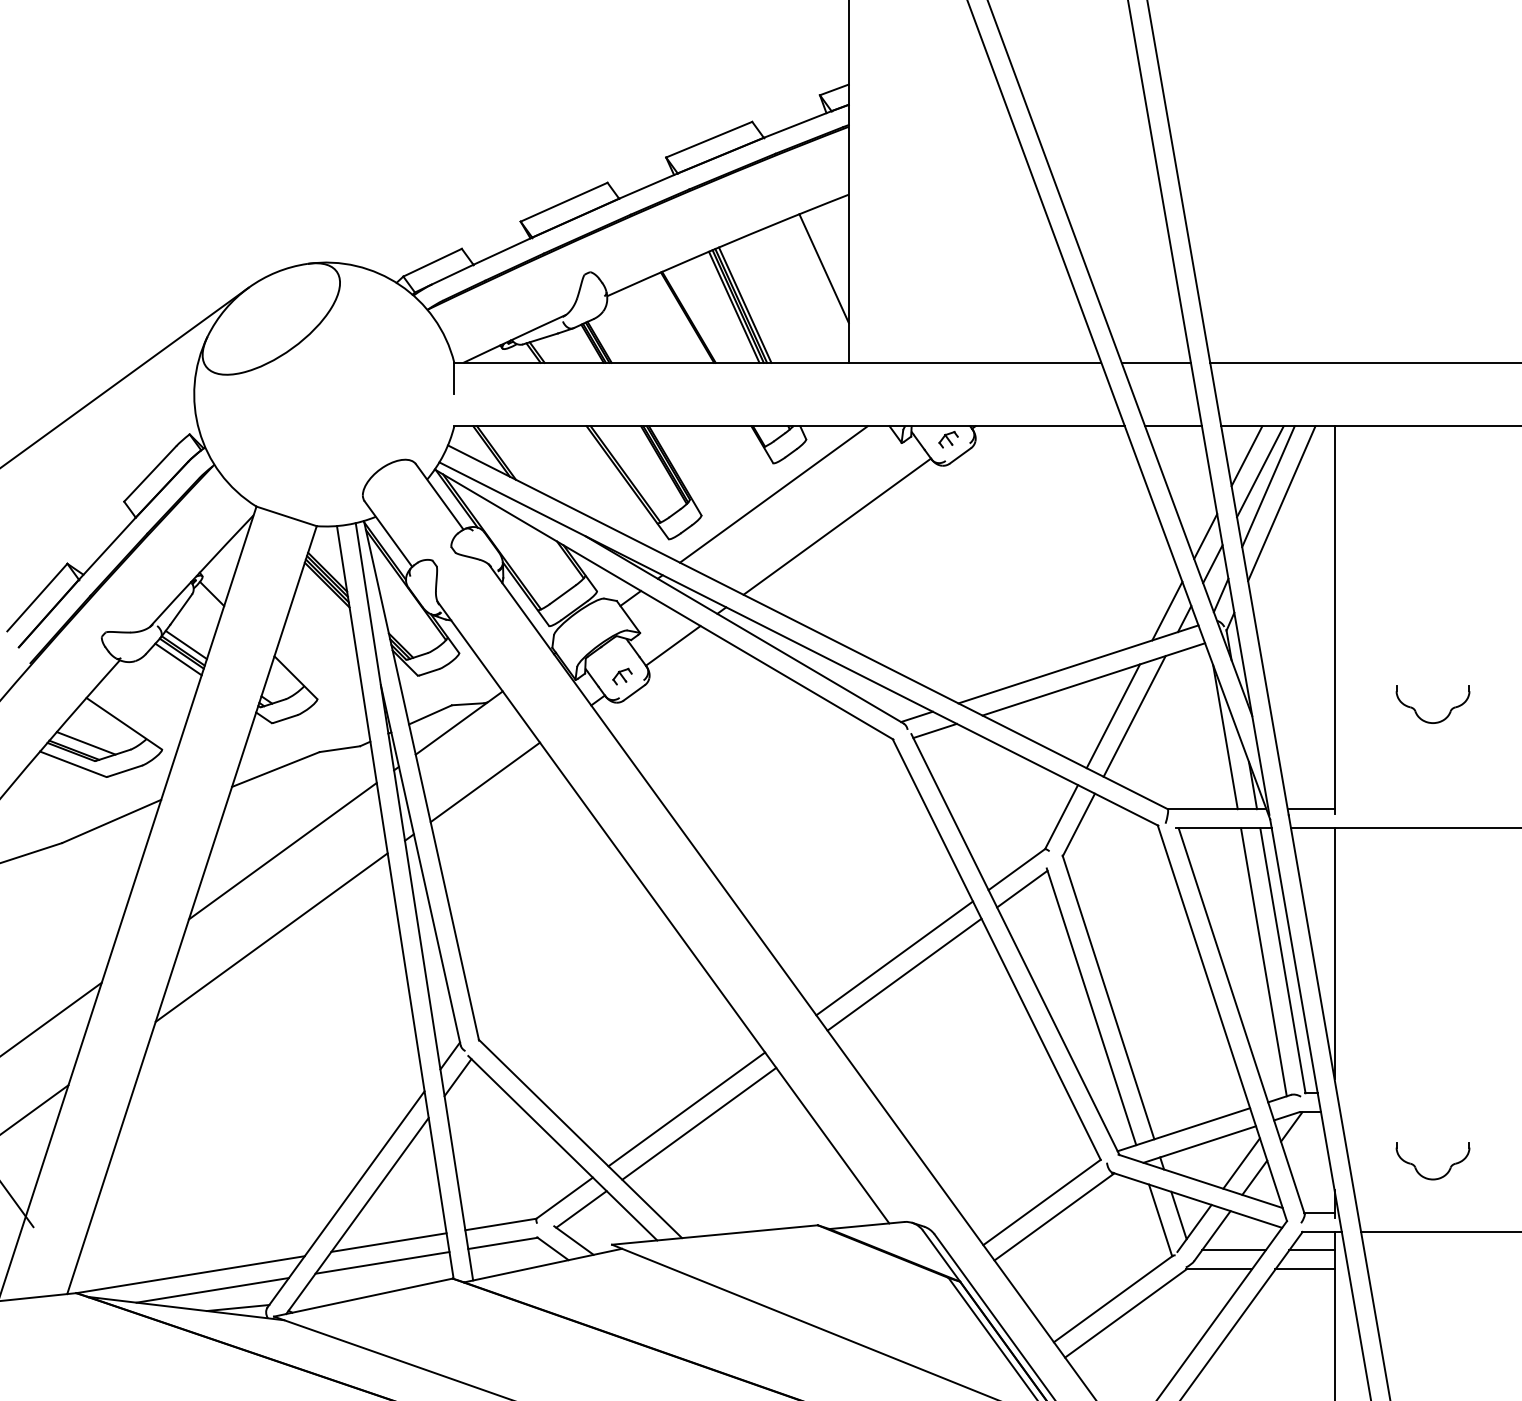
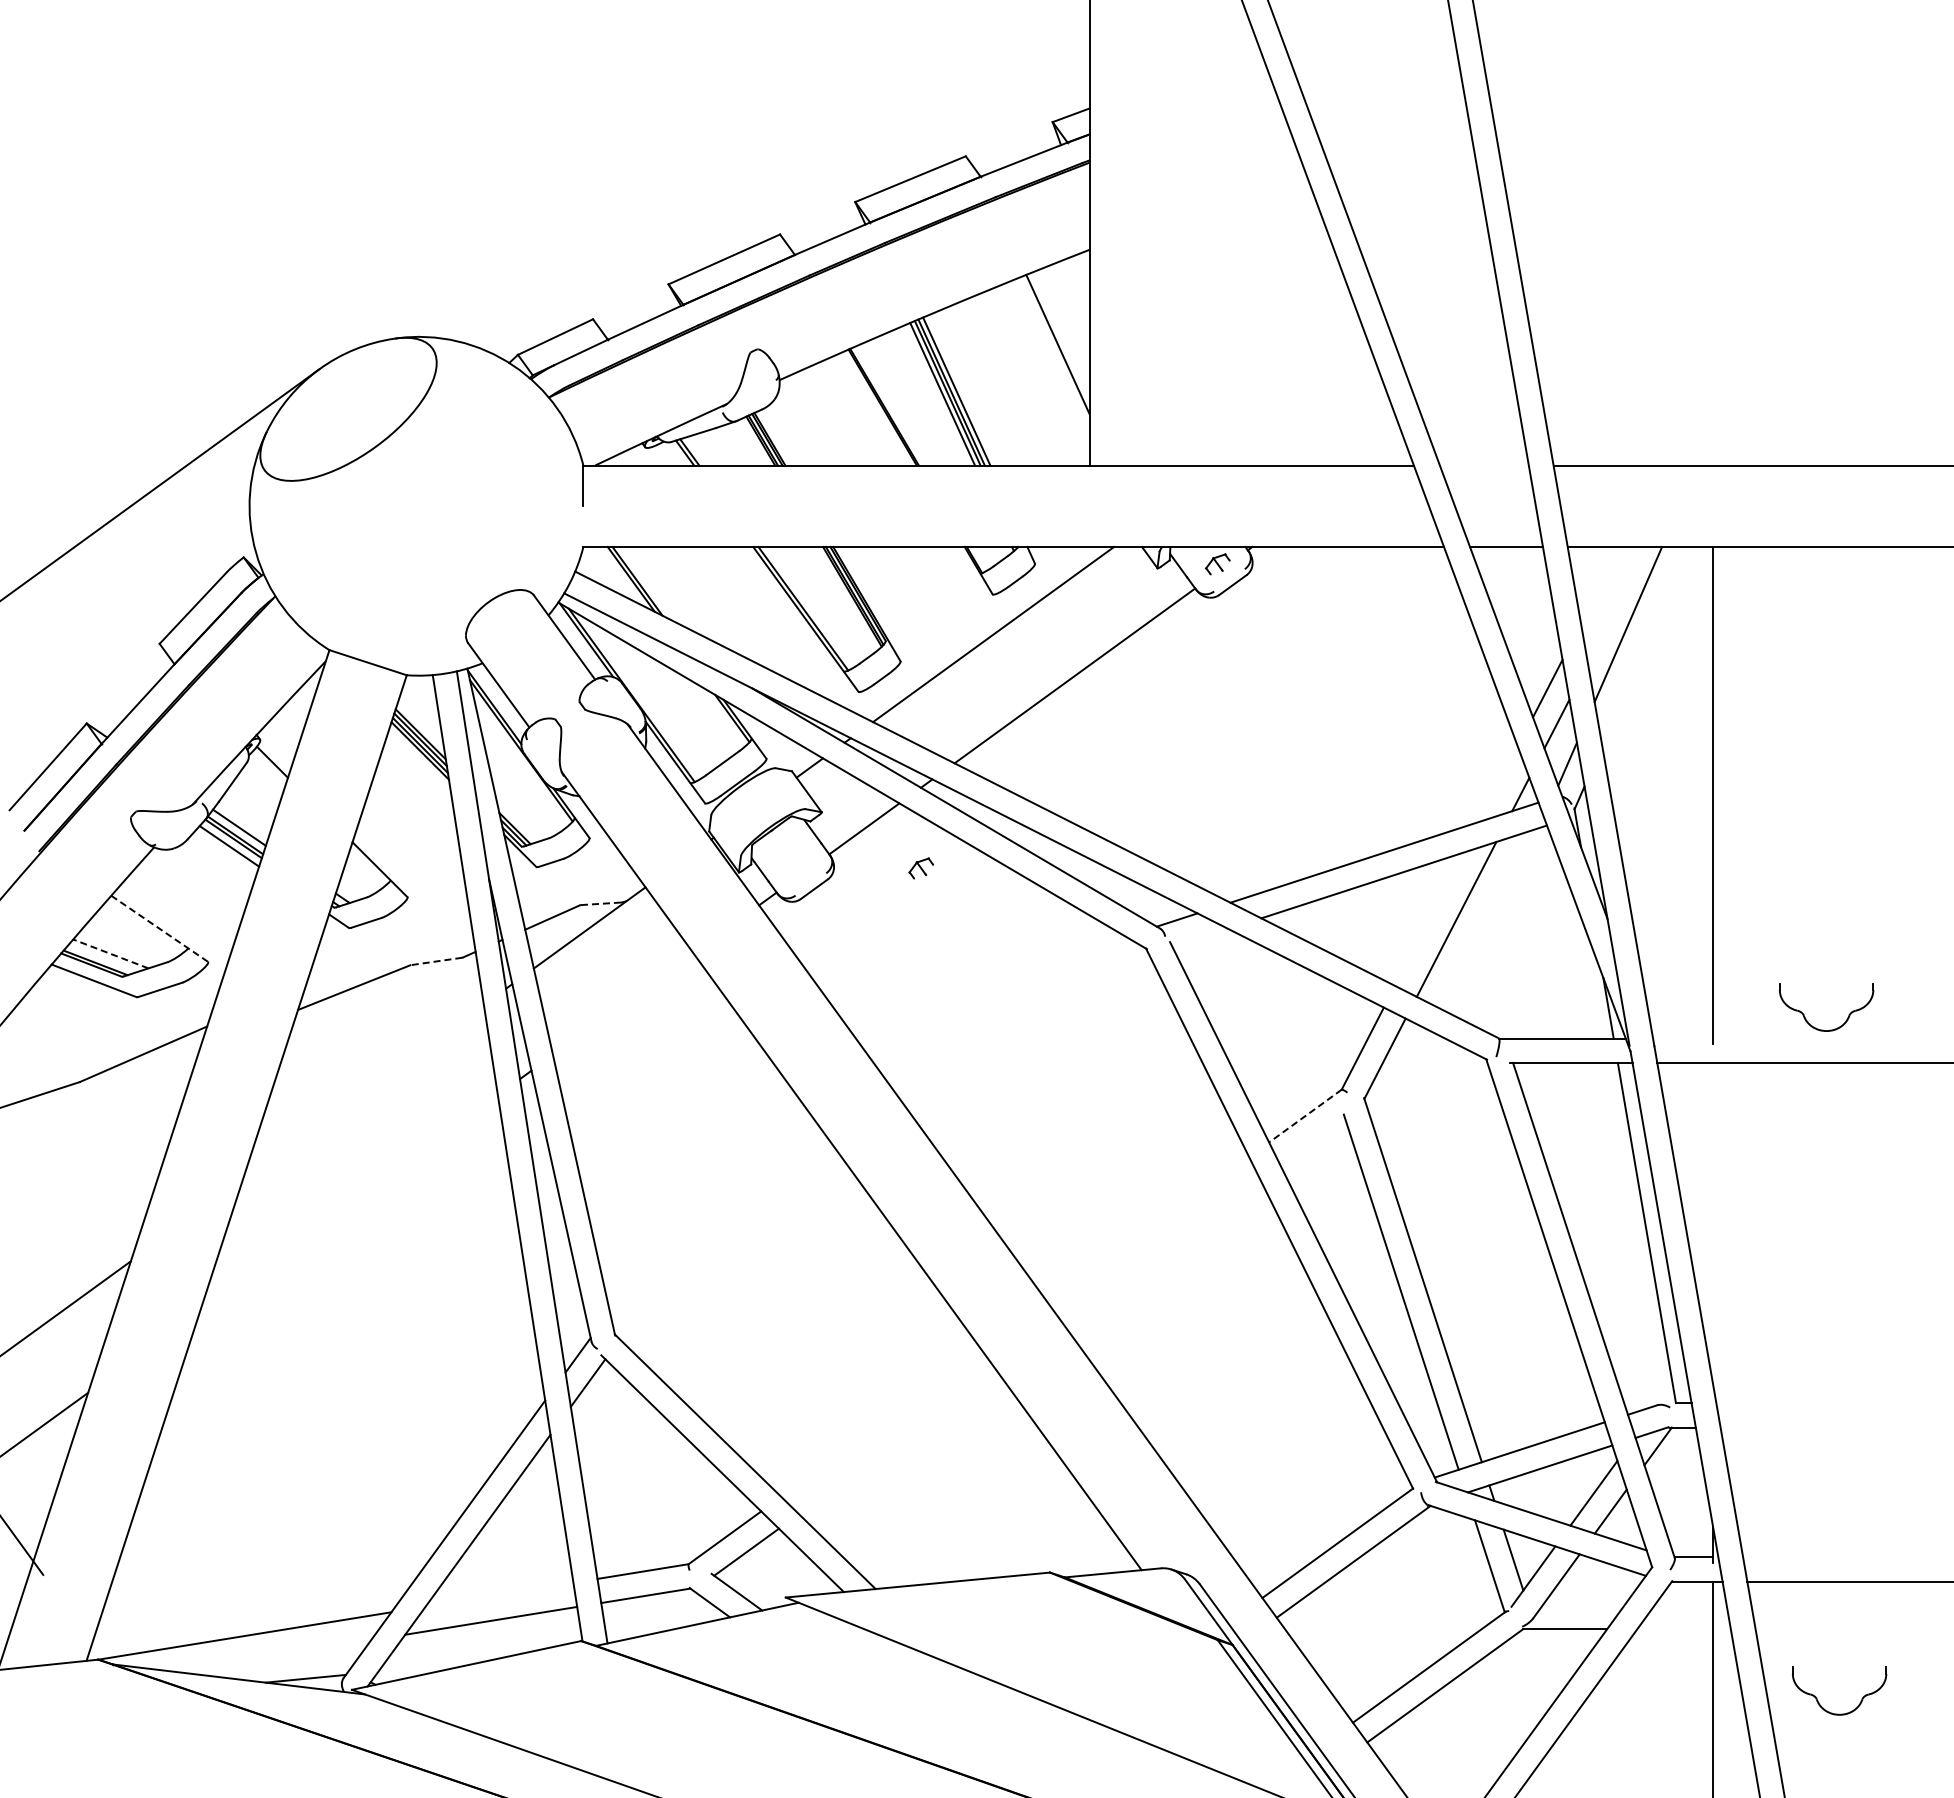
line: (1155, 362) -> (1483, 465), removed
line: (1246, 455) -> (1600, 584), removed
line: (1260, 471) -> (1617, 604), removed
line: (1281, 502) -> (1645, 645), removed
line: (1167, 610) -> (1498, 783), removed
part: (621, 676) -> (920, 868), moved
line: (467, 704) -> (600, 903), solid -> dashed
line: (1113, 715) -> (1429, 918), removed
part: (1430, 721) -> (1823, 1029), moved
line: (124, 723) -> (159, 928), solid -> dashed
line: (935, 731) -> (1200, 938), removed
line: (1224, 736) -> (1572, 945), removed
line: (85, 742) -> (110, 953), solid -> dashed
line: (339, 749) -> (436, 961), solid -> dashed
line: (485, 782) -> (623, 1004), removed
line: (1311, 809) -> (1683, 1038), removed
line: (282, 850) -> (362, 1091), removed
line: (1016, 869) -> (1305, 1116), solid -> dashed
line: (1022, 888) -> (1312, 1140), removed
line: (271, 937) -> (348, 1203), removed
line: (1334, 953) -> (1713, 1223), removed
line: (894, 957) -> (1148, 1229), removed
line: (1263, 961) -> (1622, 1234), removed
line: (904, 974) -> (1161, 1250), removed
line: (686, 1109) -> (881, 1423), removed
line: (699, 1123) -> (897, 1442), removed
part: (1432, 1178) -> (1839, 1713), moved
line: (388, 1242) -> (499, 1594), removed
line: (1233, 1250) -> (1583, 1604), removed
line: (1312, 1250) -> (1684, 1604), removed
line: (1305, 1269) -> (1675, 1629), removed
line: (212, 1289) -> (273, 1655), removed

